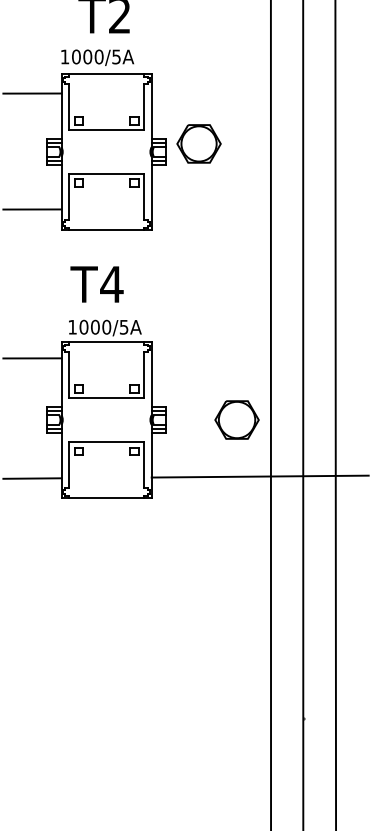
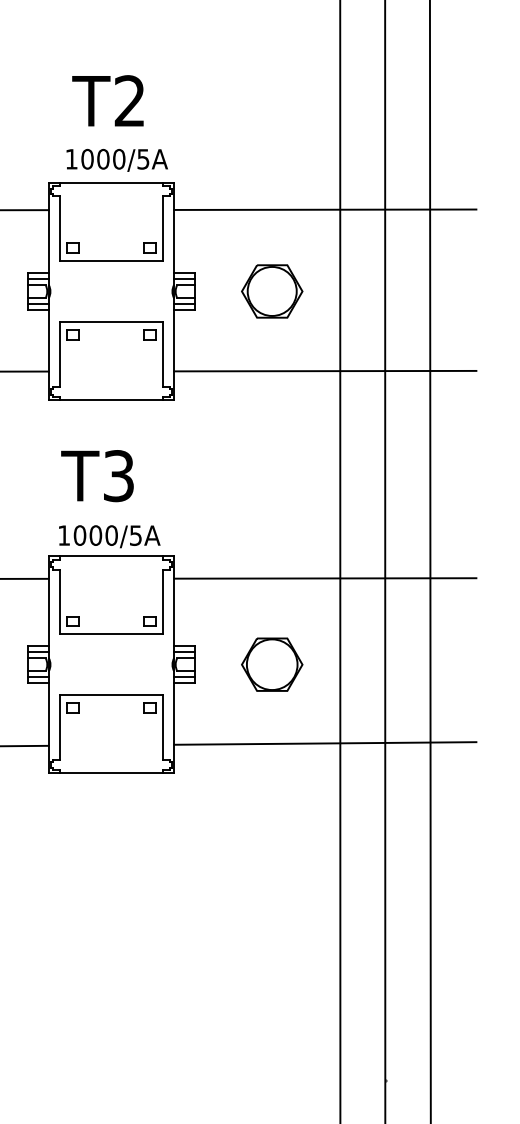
text: (97, 57) -> (116, 160), moved
line: (259, 93) -> (324, 210), added
part: (198, 143) -> (271, 290), moved
line: (259, 209) -> (324, 371), added
text: (111, 284) -> (118, 476), T4 -> T3
line: (259, 357) -> (324, 577), added
part: (236, 419) -> (271, 663), moved

